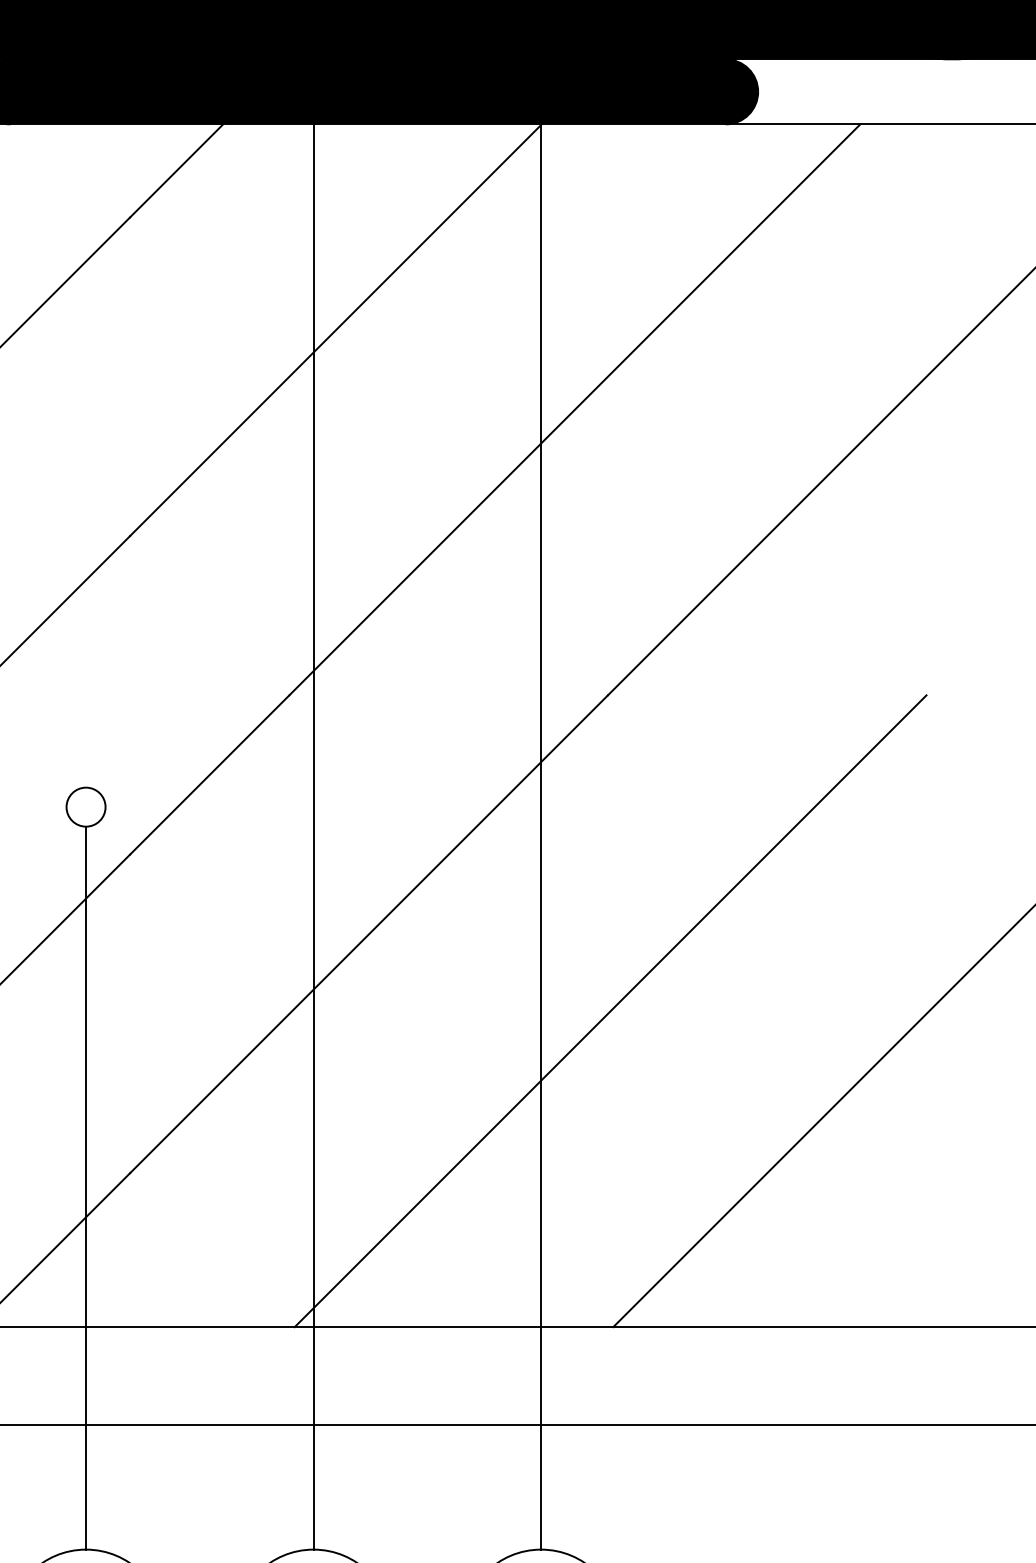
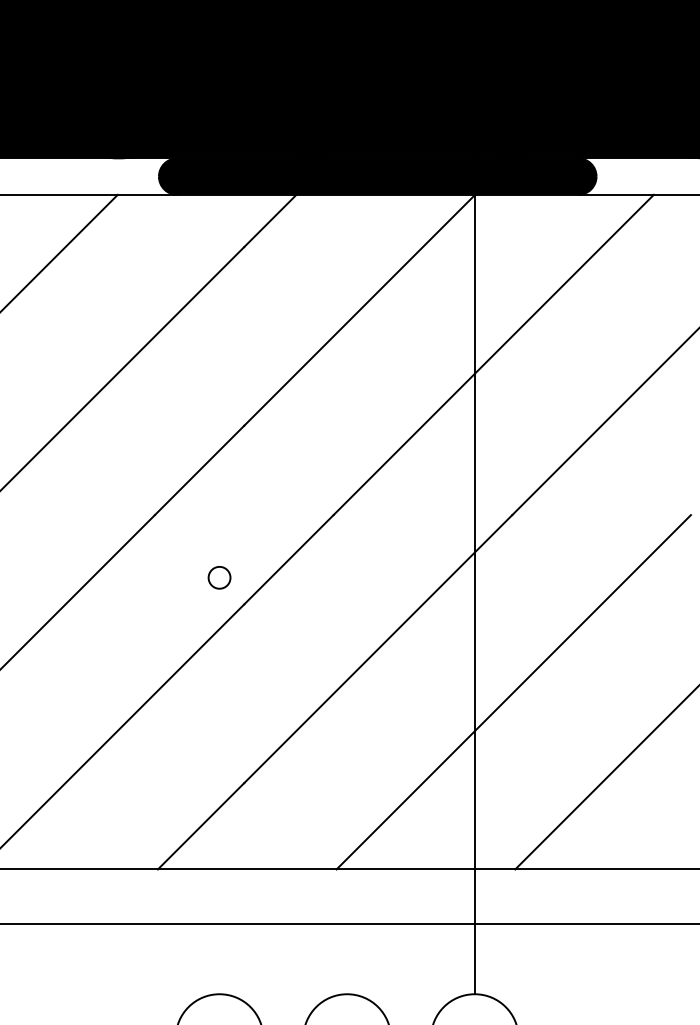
line: (314, 826) -> (347, 588), removed
line: (85, 1188) -> (219, 791), removed

